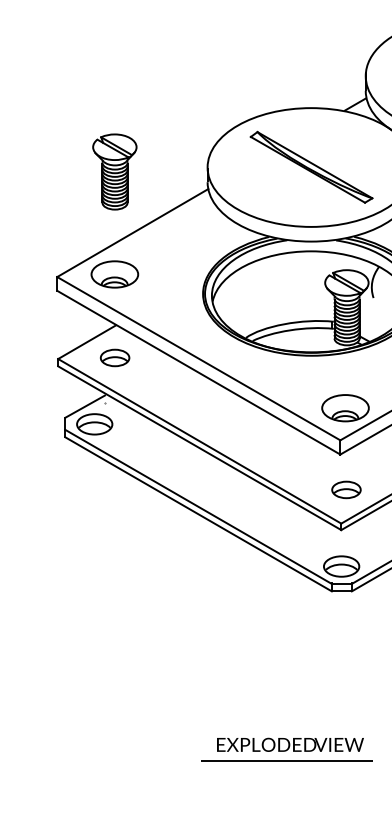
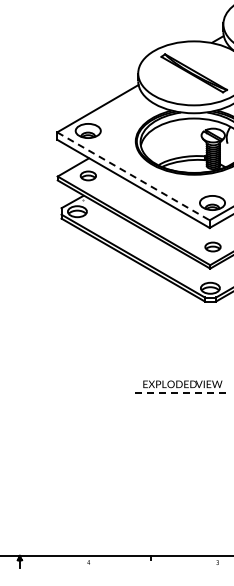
part: (113, 171) -> (87, 75), removed
line: (198, 358) -> (133, 176), solid -> dashed
line: (287, 761) -> (181, 393), solid -> dashed

